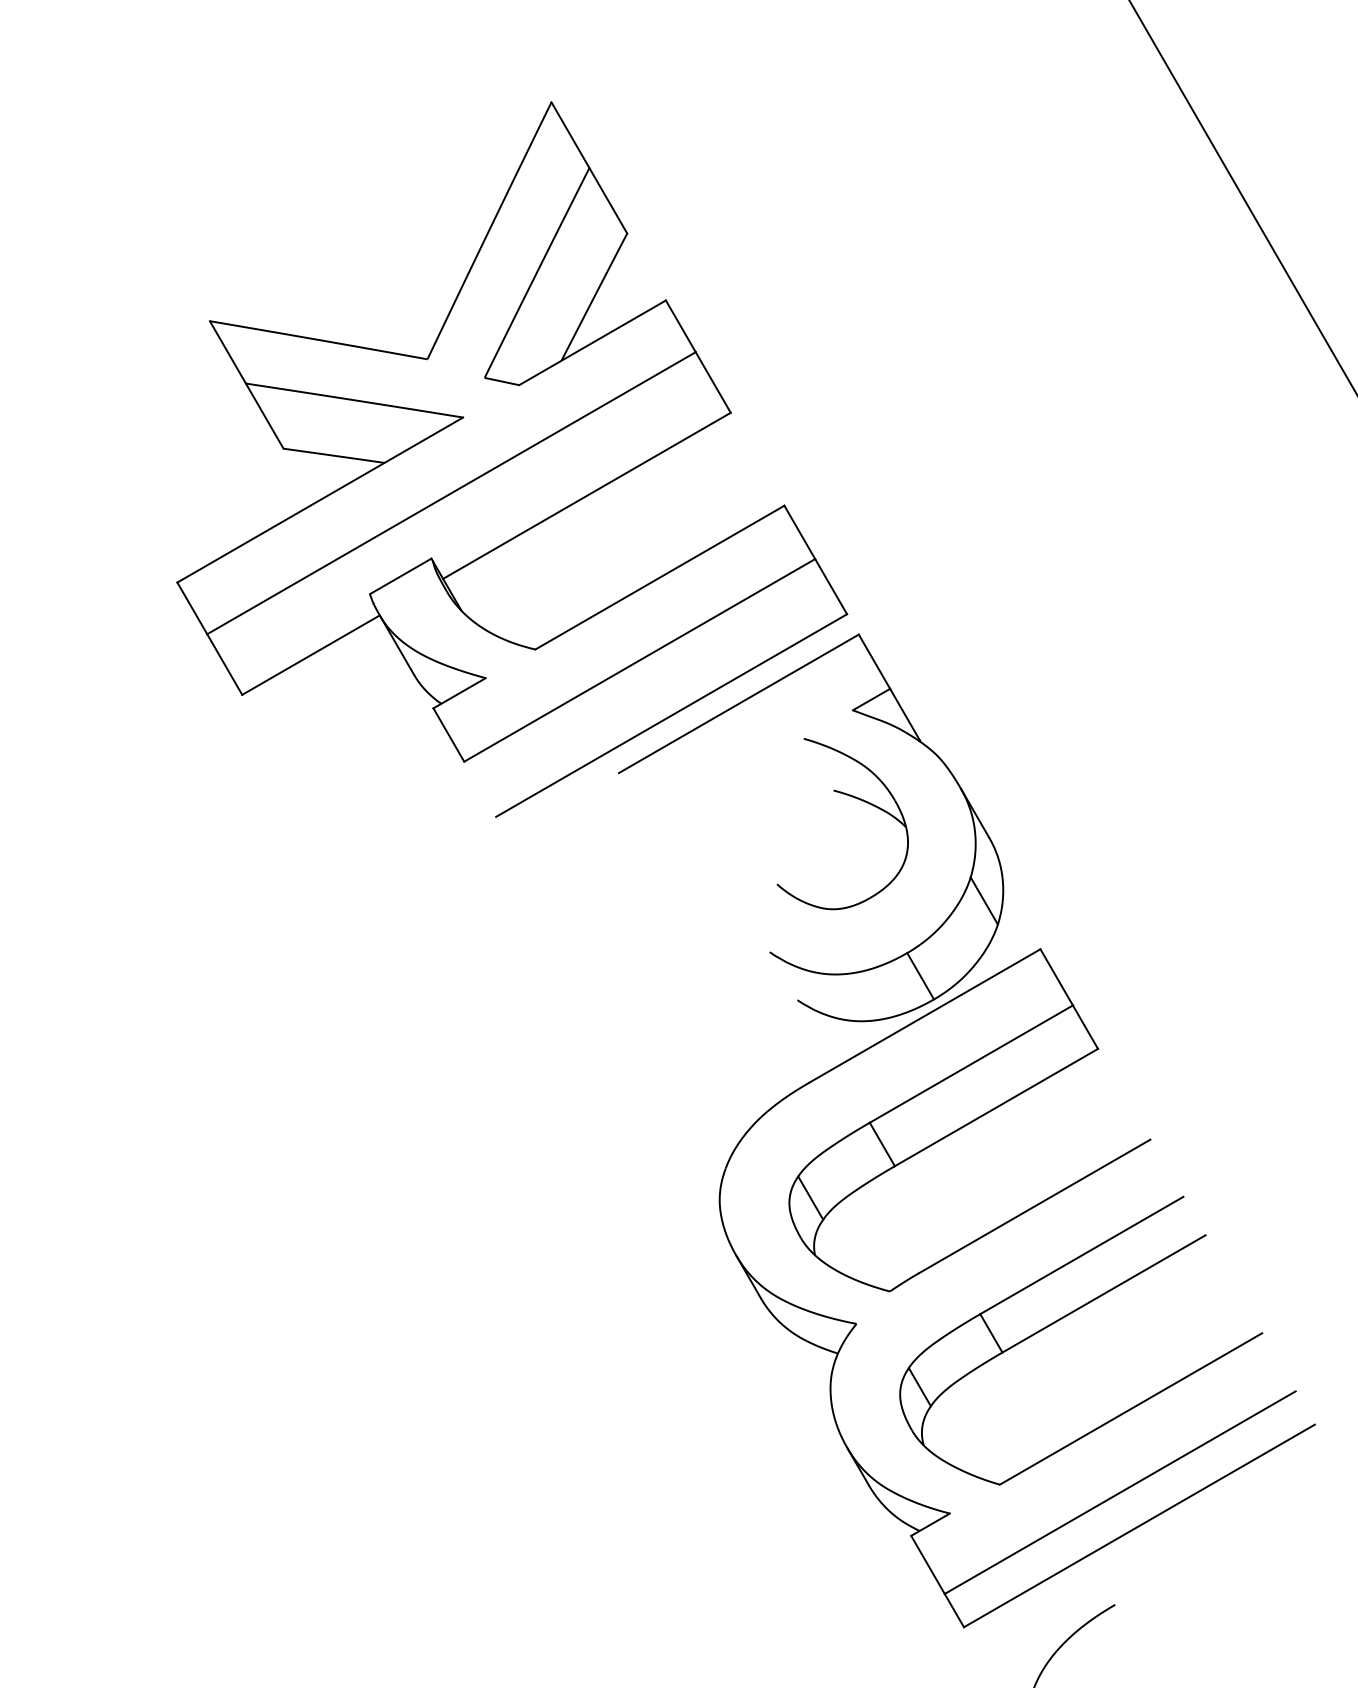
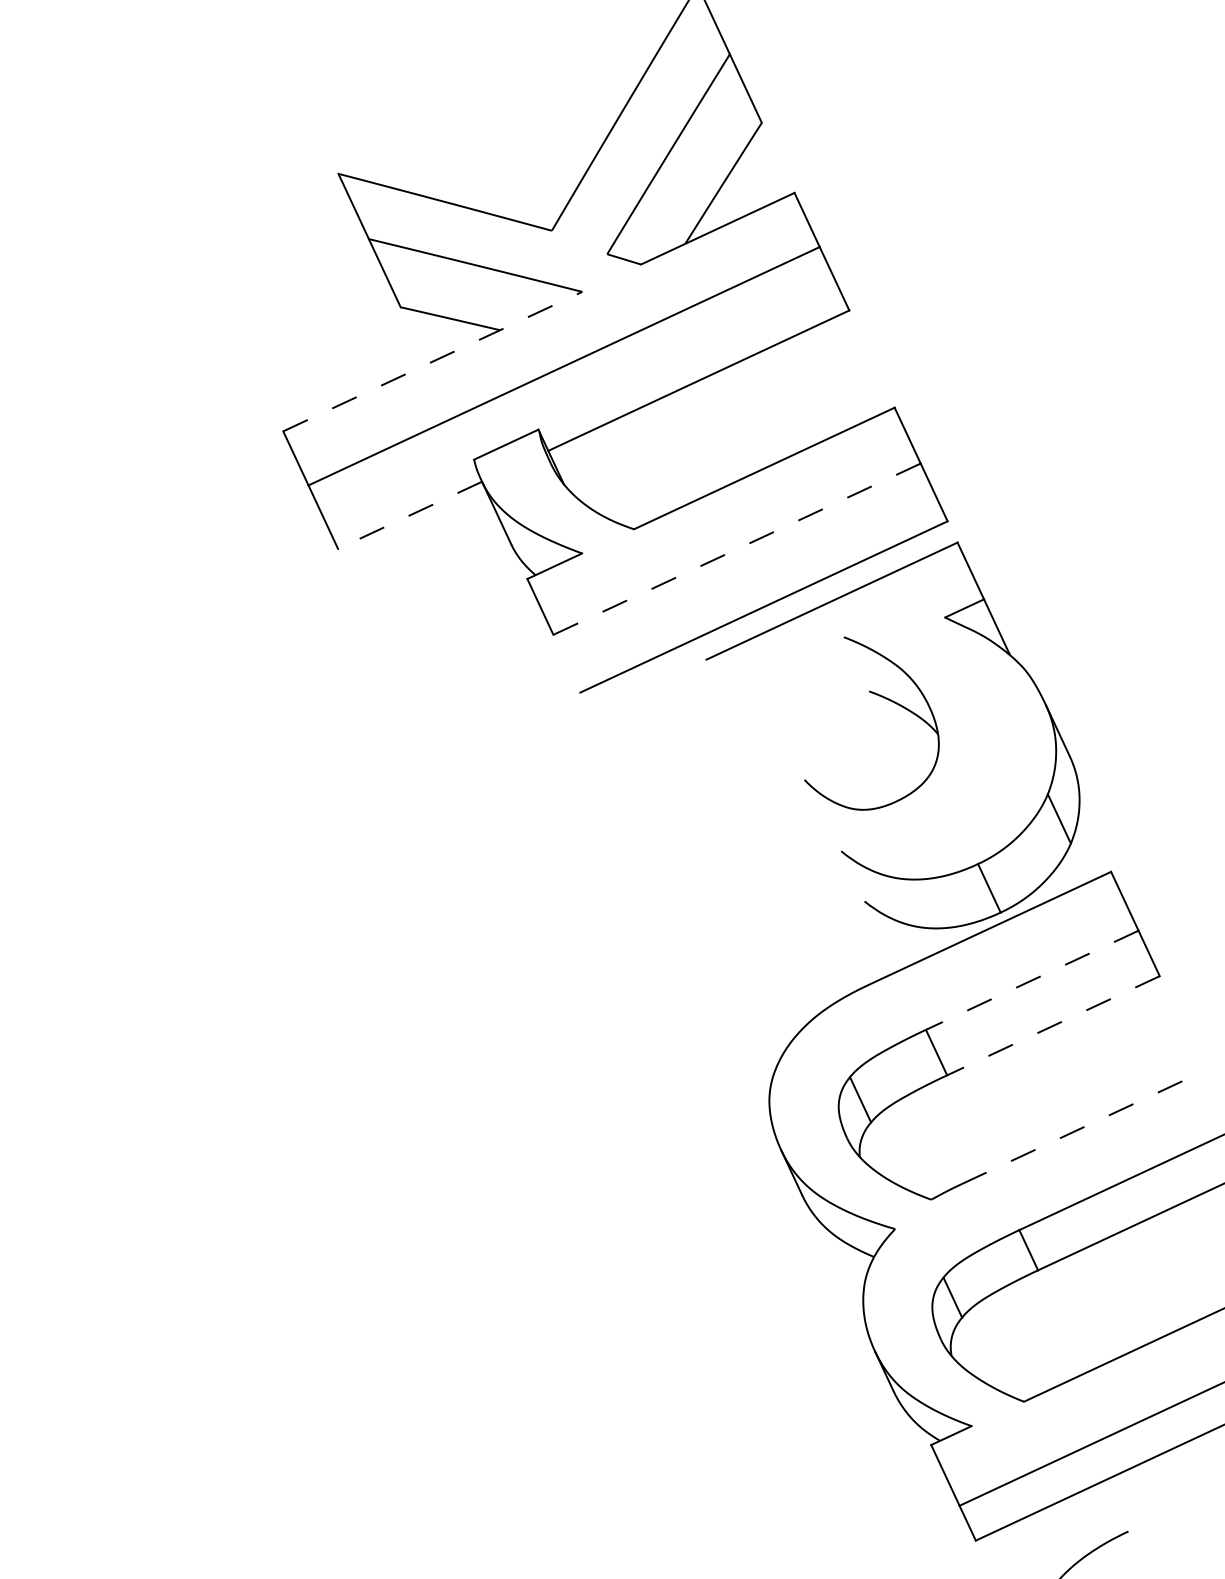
line: (320, 500) -> (432, 362), solid -> dashed
line: (310, 655) -> (409, 515), solid -> dashed
line: (639, 660) -> (736, 549), solid -> dashed
part: (854, 798) -> (889, 701), moved
line: (970, 1064) -> (1031, 980), solid -> dashed
line: (996, 1107) -> (1053, 1025), solid -> dashed
line: (1035, 1206) -> (1083, 1127), solid -> dashed

